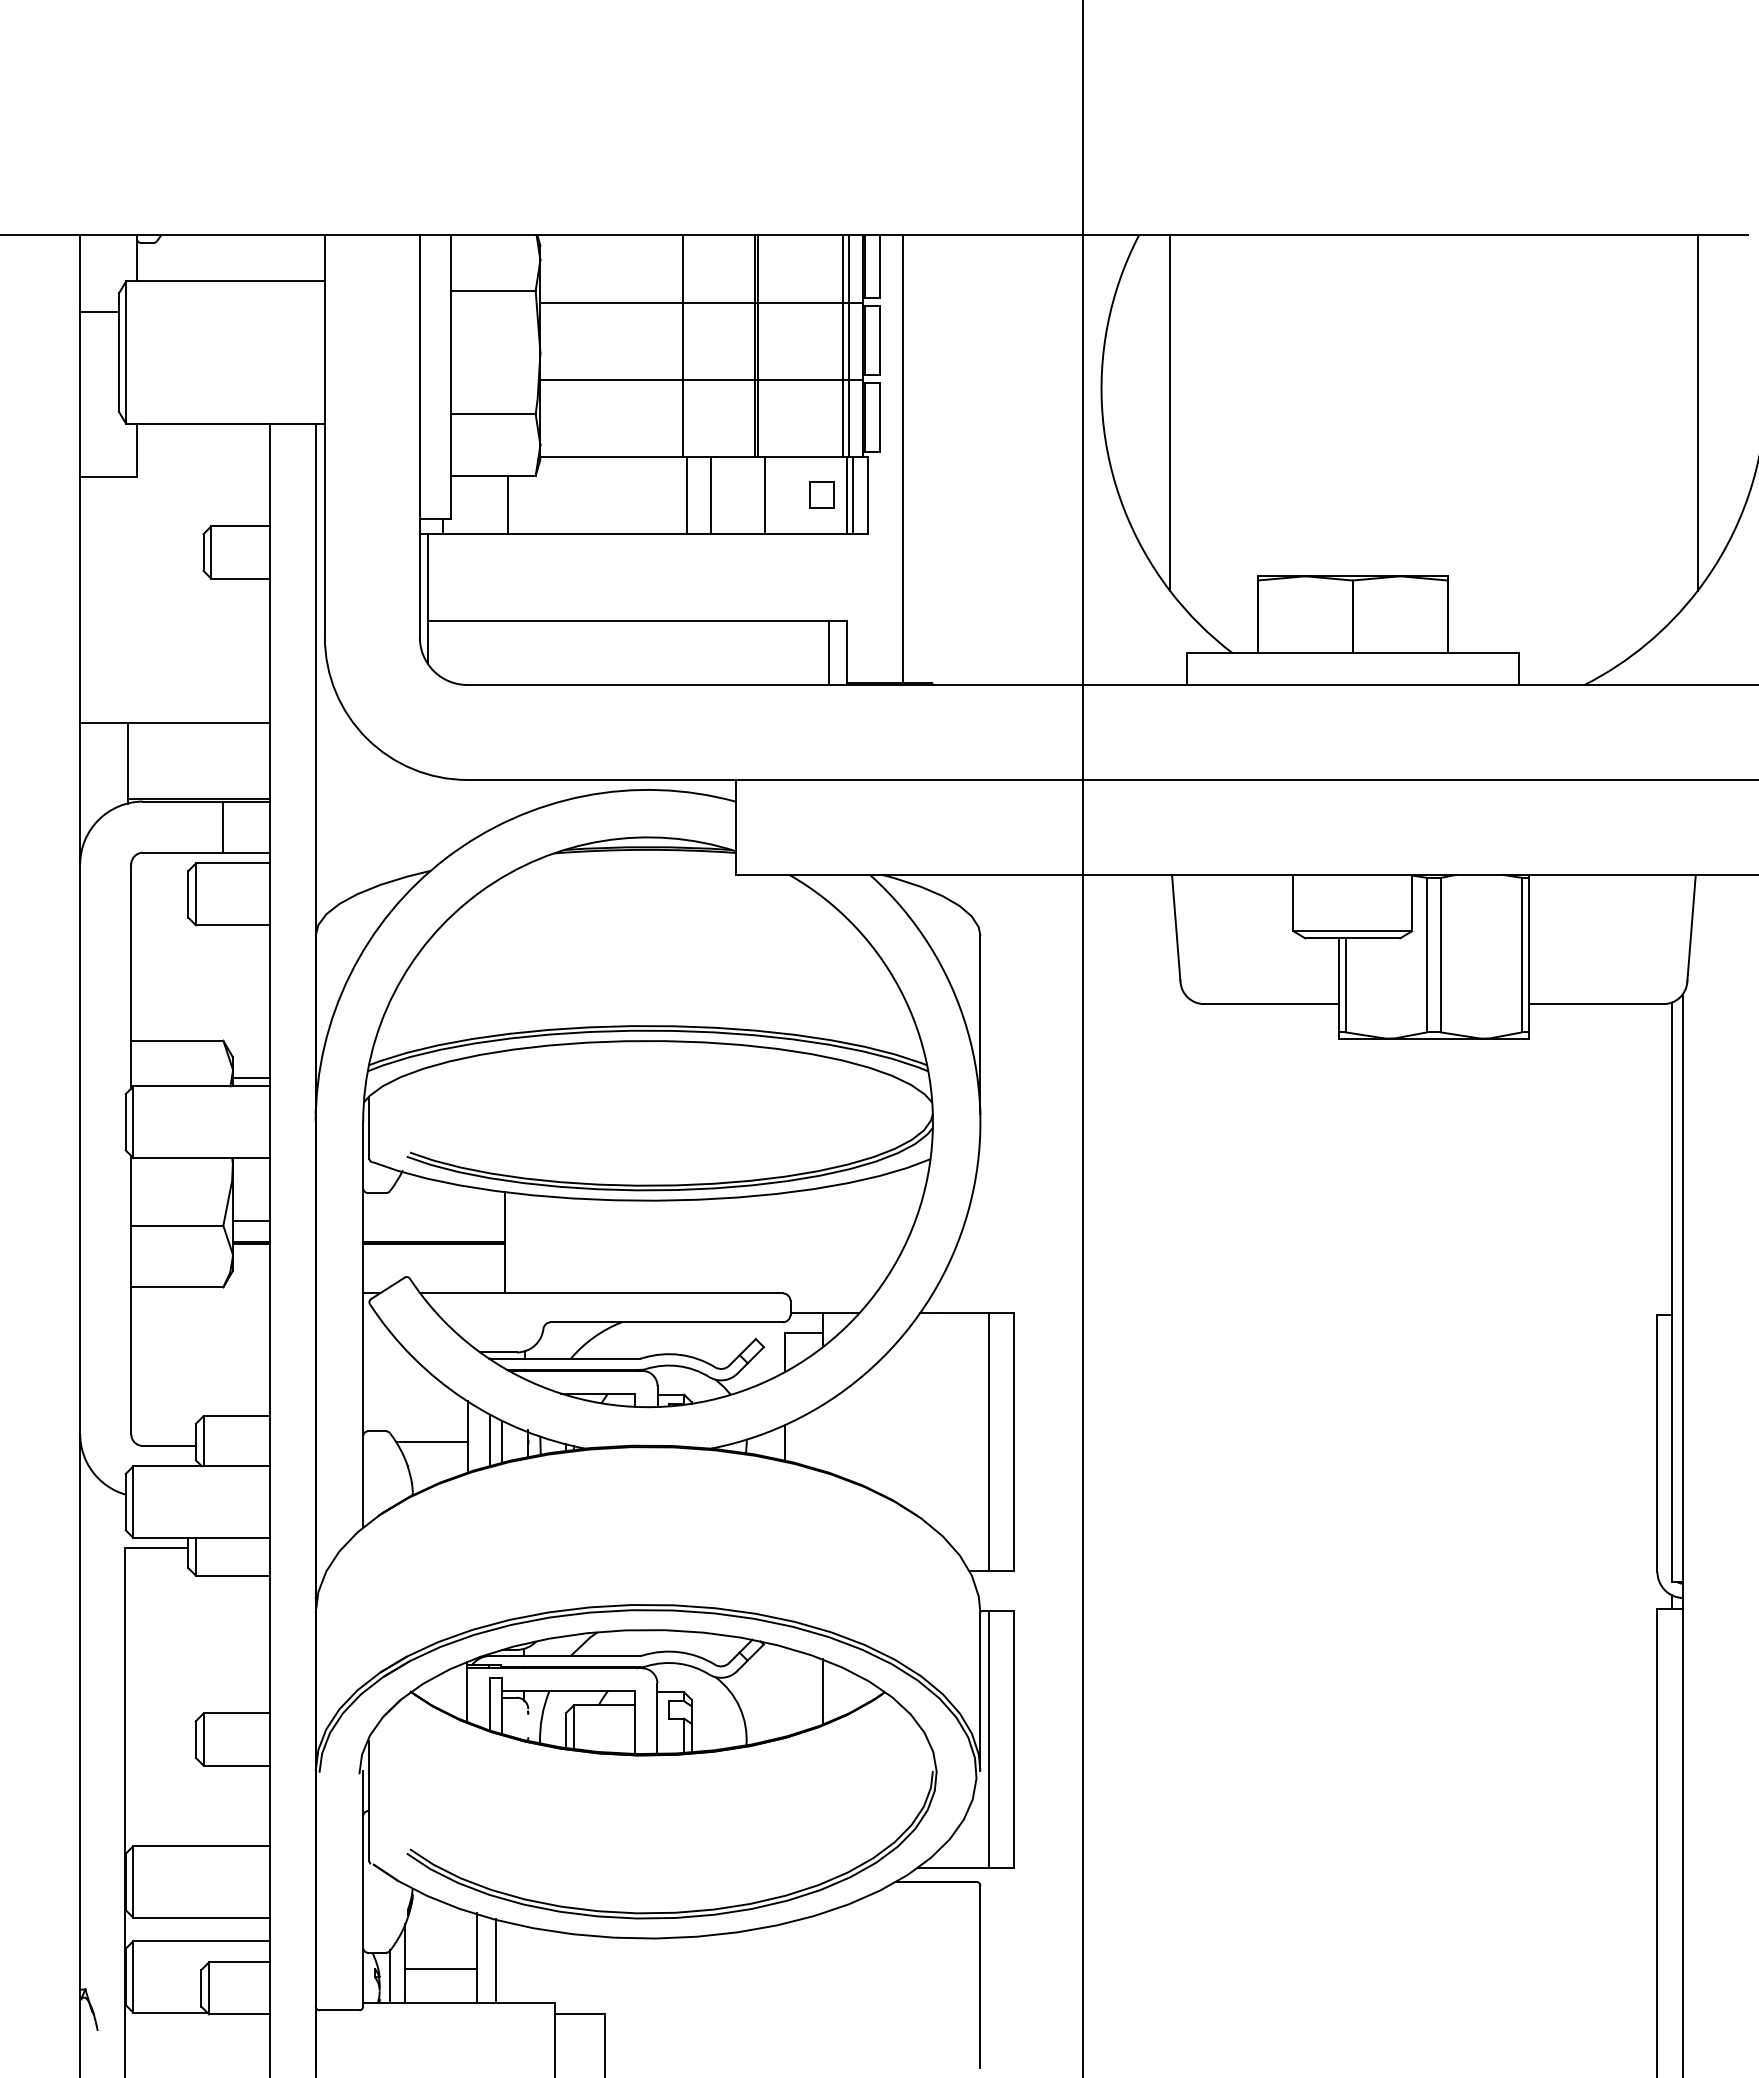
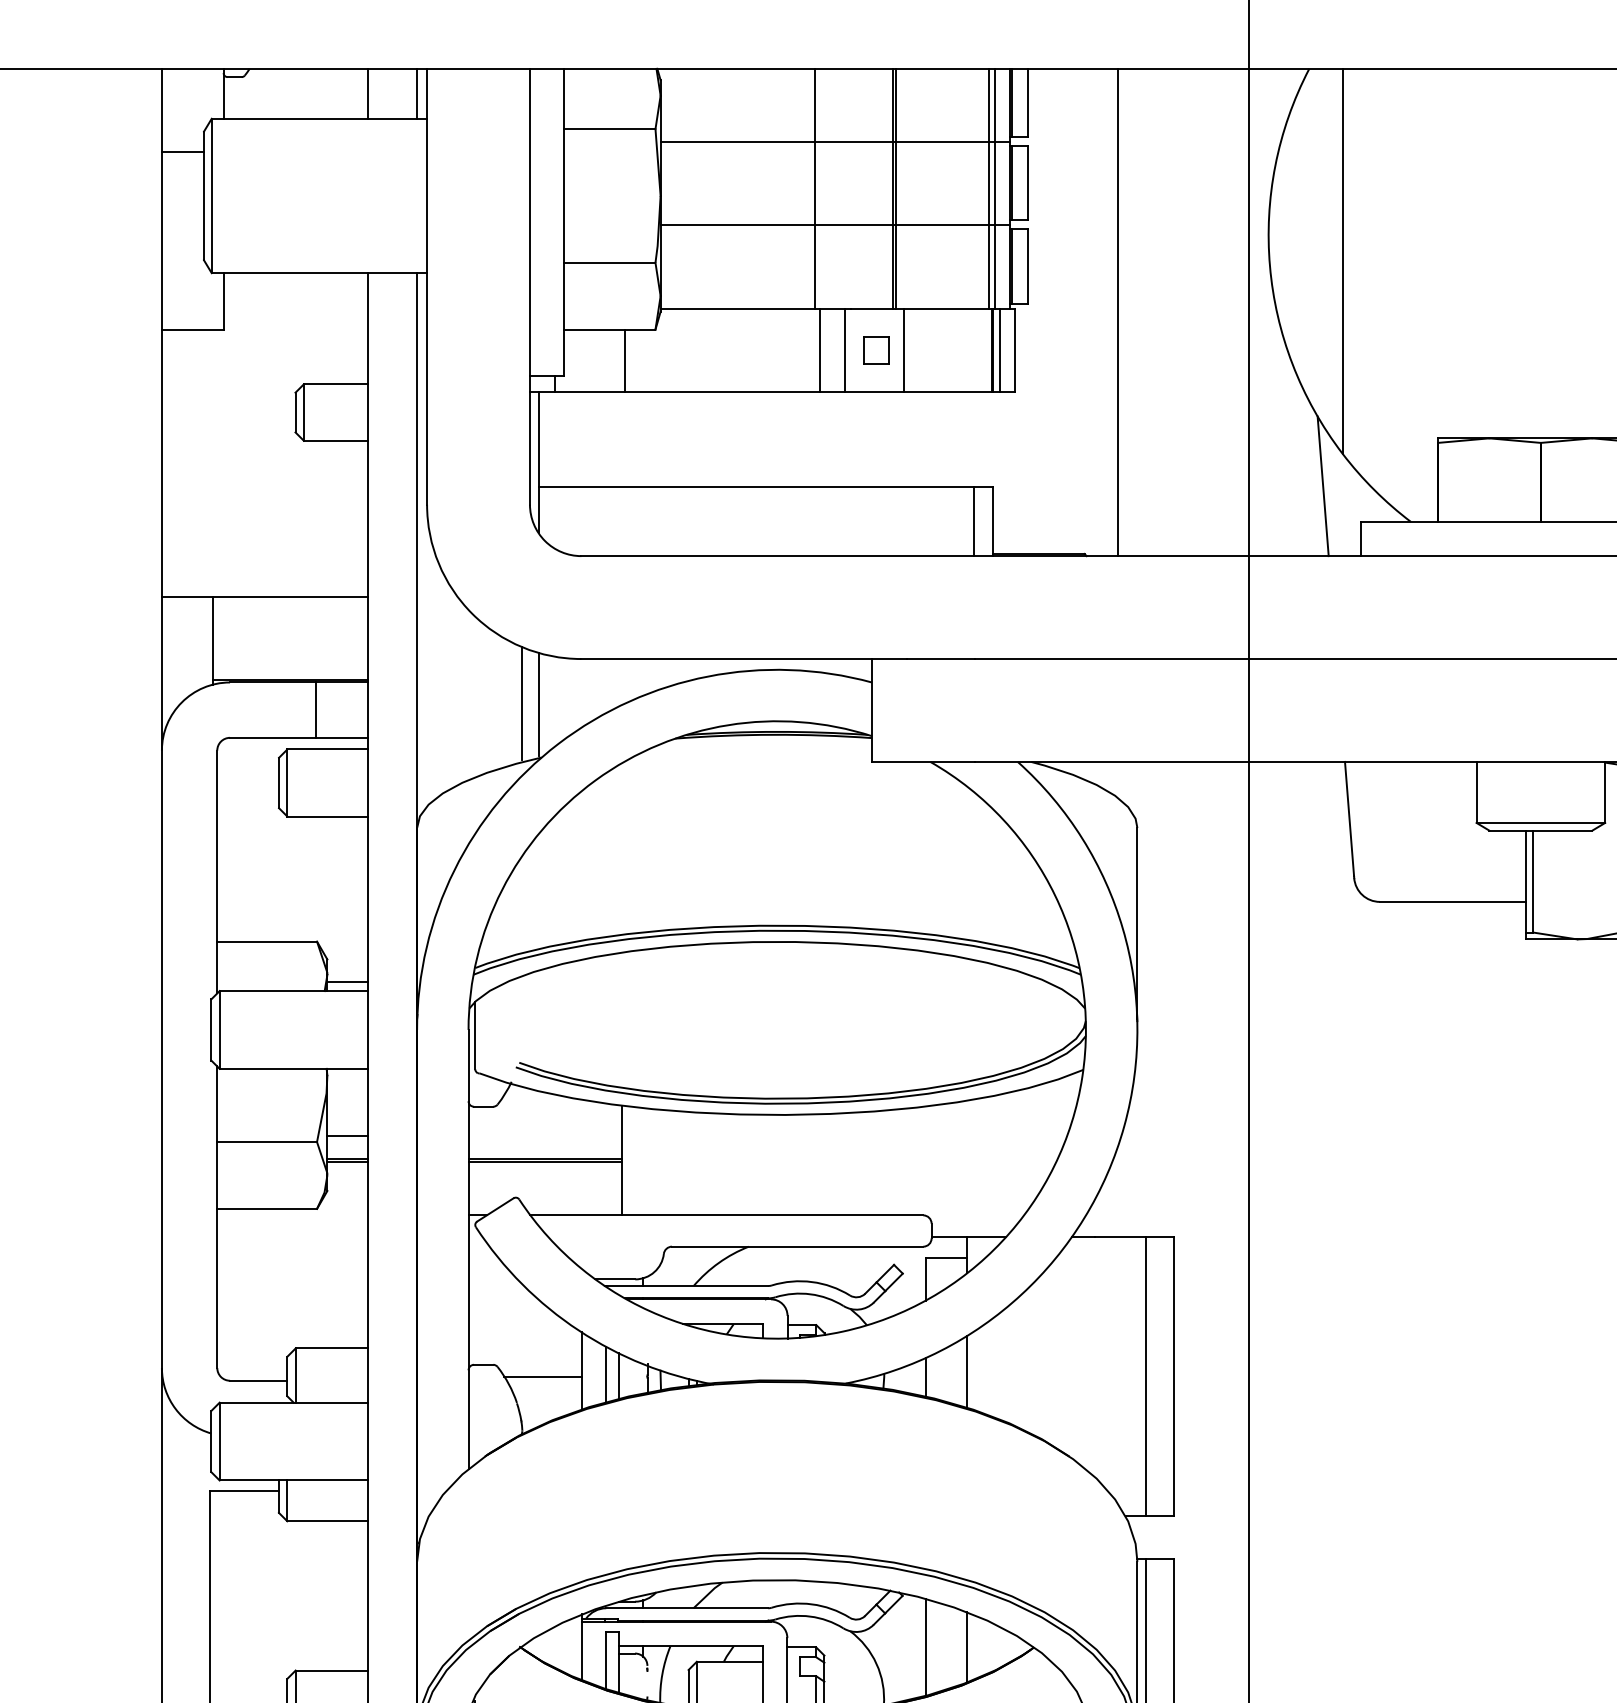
line: (270, 258) -> (368, 93), added
line: (315, 258) -> (416, 93), added
line: (902, 459) -> (1117, 311), moved
part: (821, 494) -> (876, 349), moved
line: (1151, 620) -> (1322, 486), added
line: (412, 820) -> (521, 702), added
line: (427, 821) -> (538, 704), added
line: (823, 1437) -> (967, 1371), added
line: (785, 1691) -> (926, 1646), added

